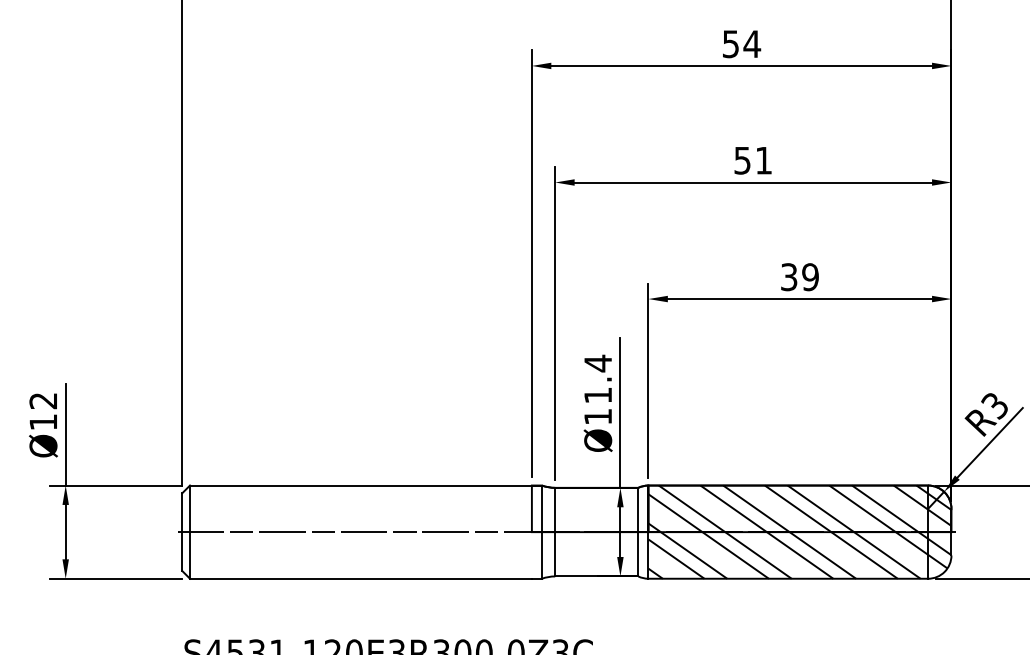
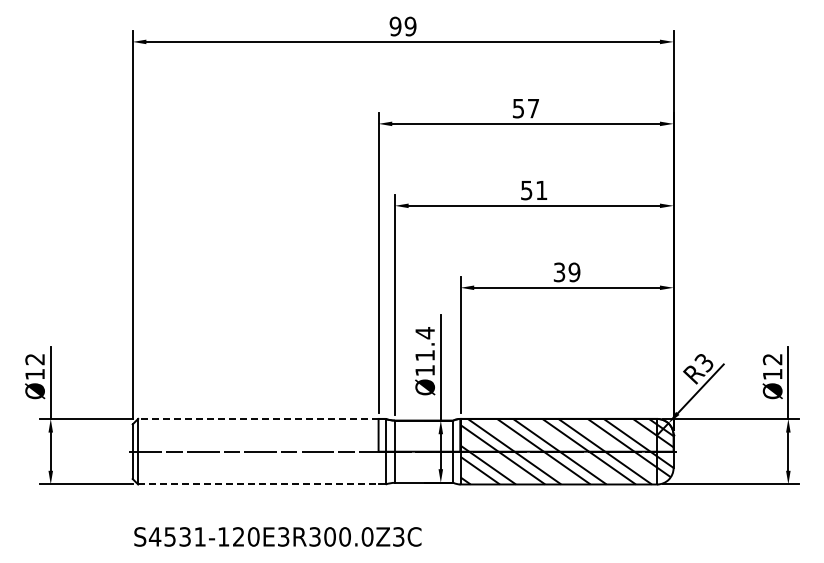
text: (752, 44) -> (533, 108), 54 -> 57
line: (359, 484) -> (257, 418), solid -> dashed
line: (361, 578) -> (258, 484), solid -> dashed

